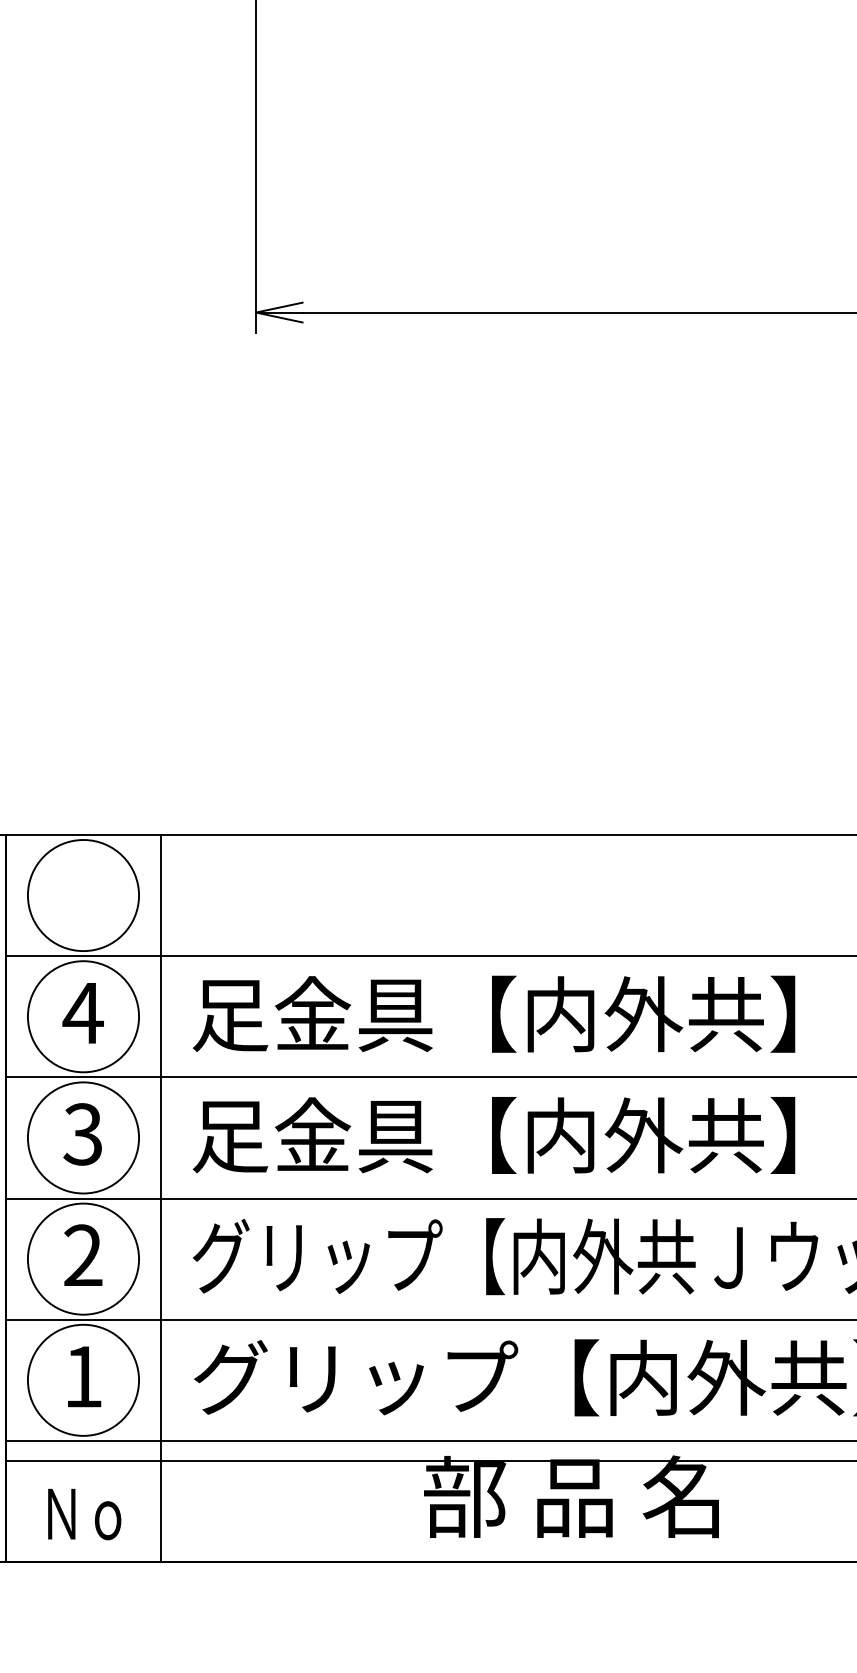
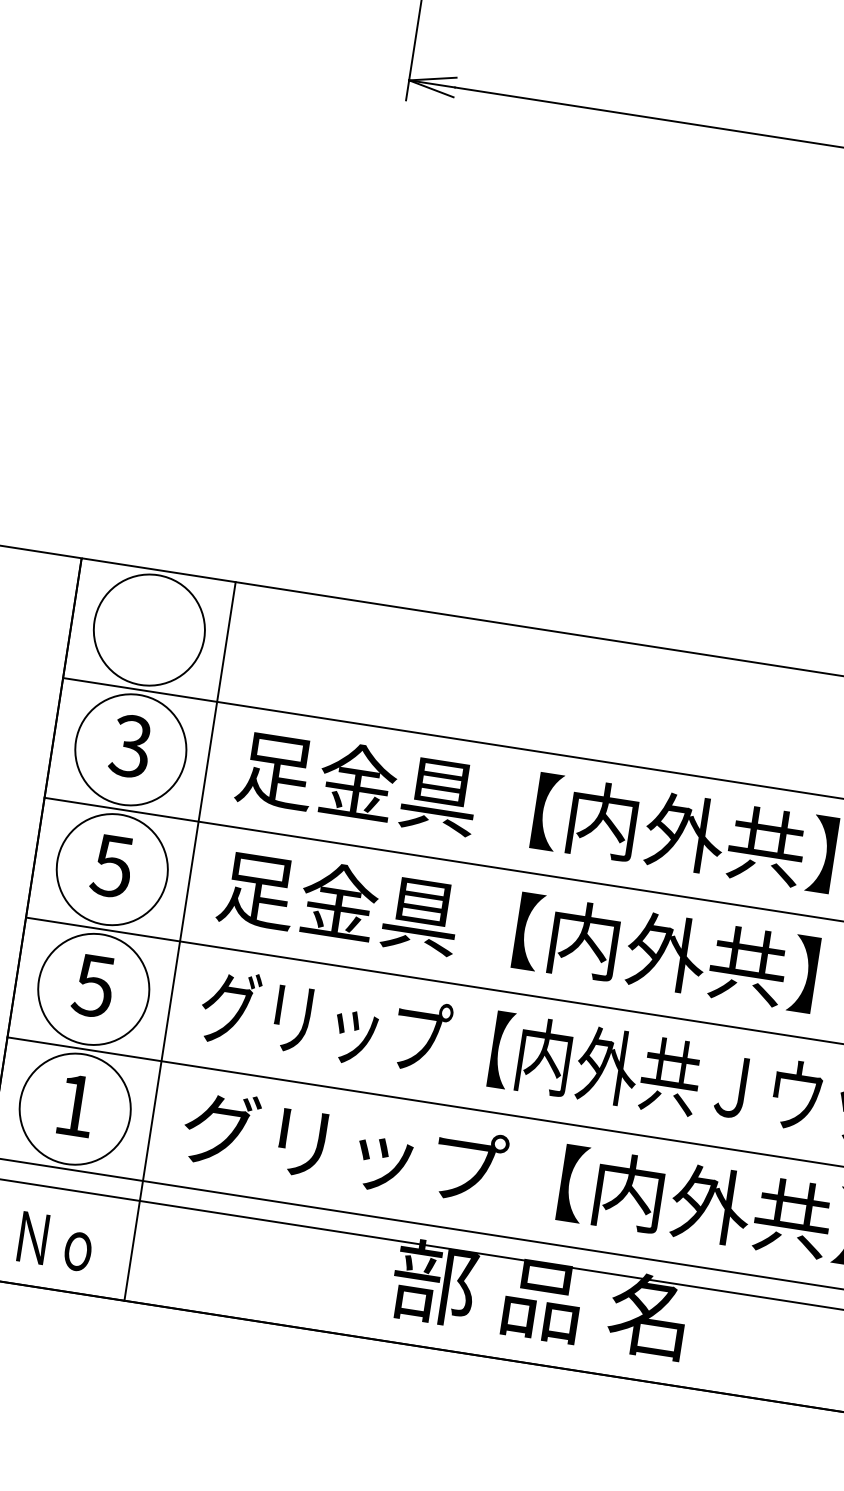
text: (82, 1012) -> (130, 745), 4 -> 3
text: (82, 1134) -> (111, 866), 3 -> 5
text: (82, 1255) -> (93, 985), 2 -> 5

